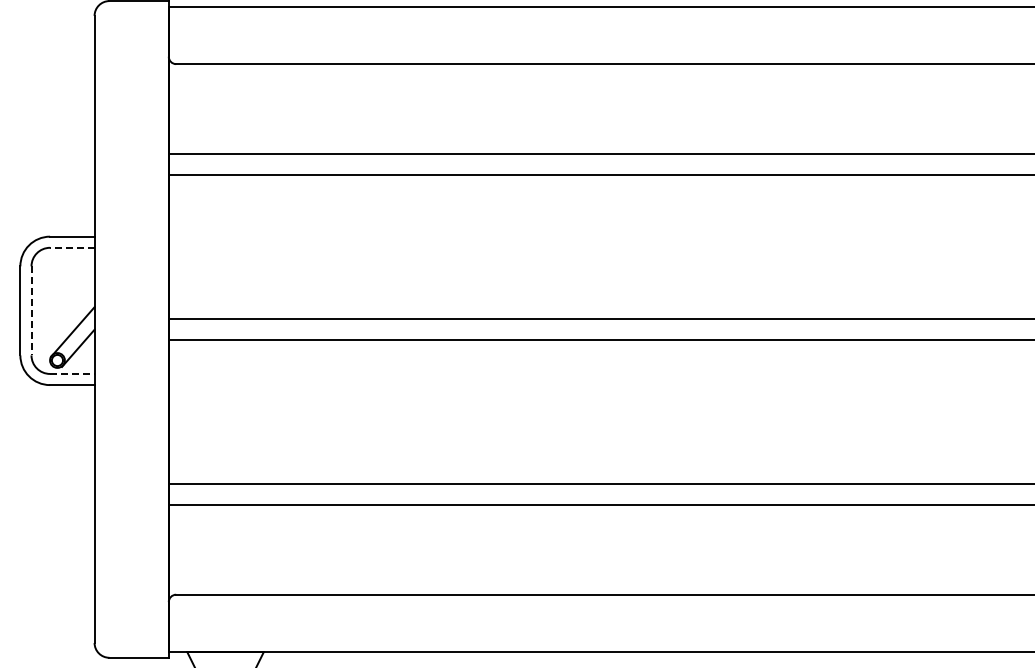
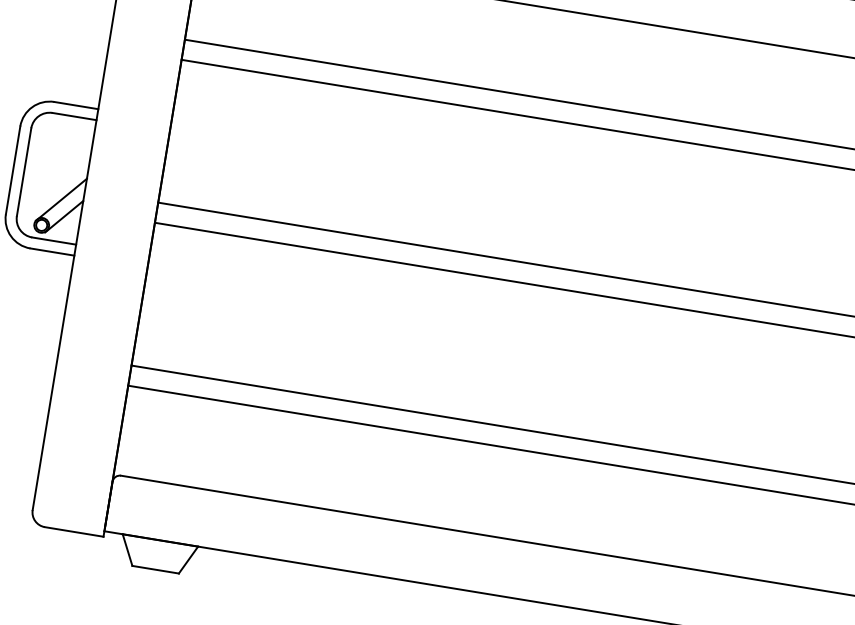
line: (71, 247) -> (73, 116), dashed -> solid
line: (31, 310) -> (24, 171), dashed -> solid
line: (72, 373) -> (54, 240), dashed -> solid

